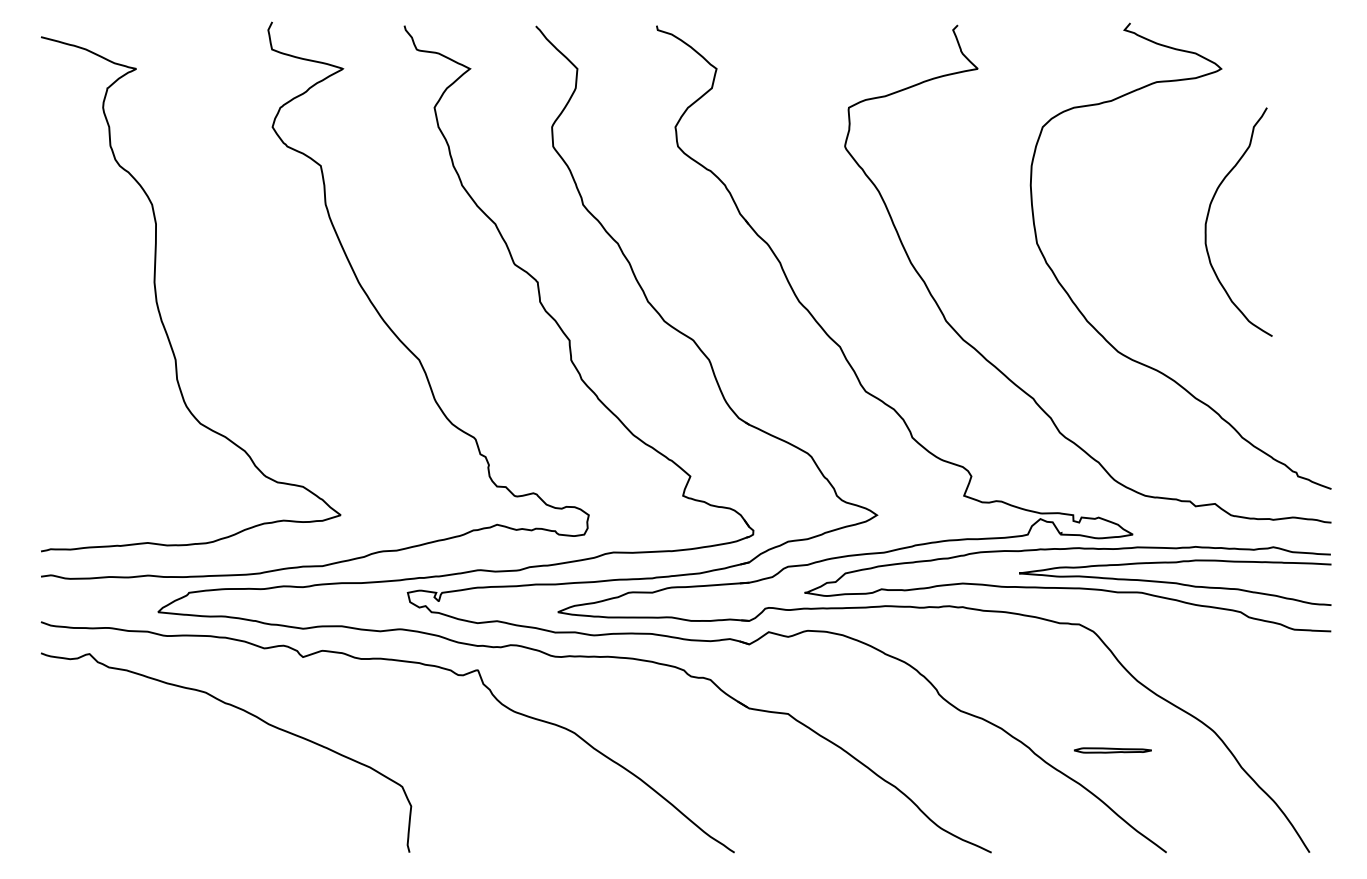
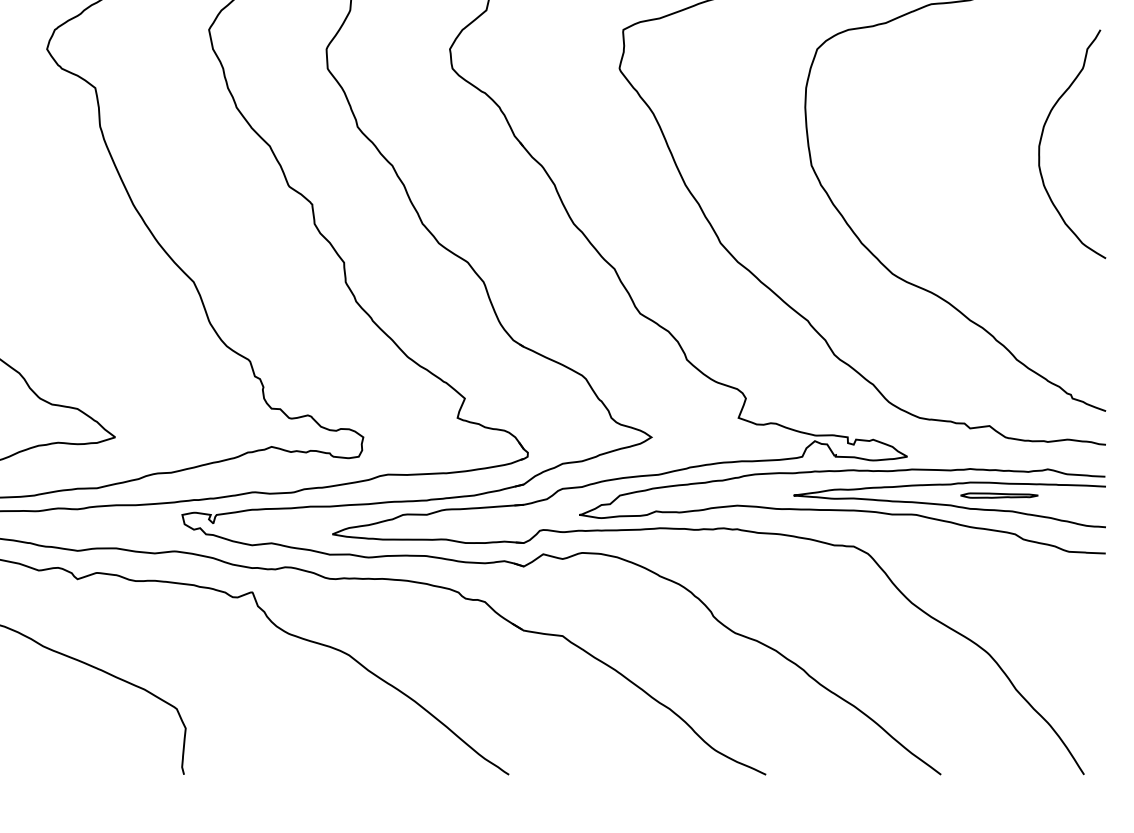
curve: (1209, 213) -> (1043, 135), moved
part: (1112, 750) -> (999, 495), moved

